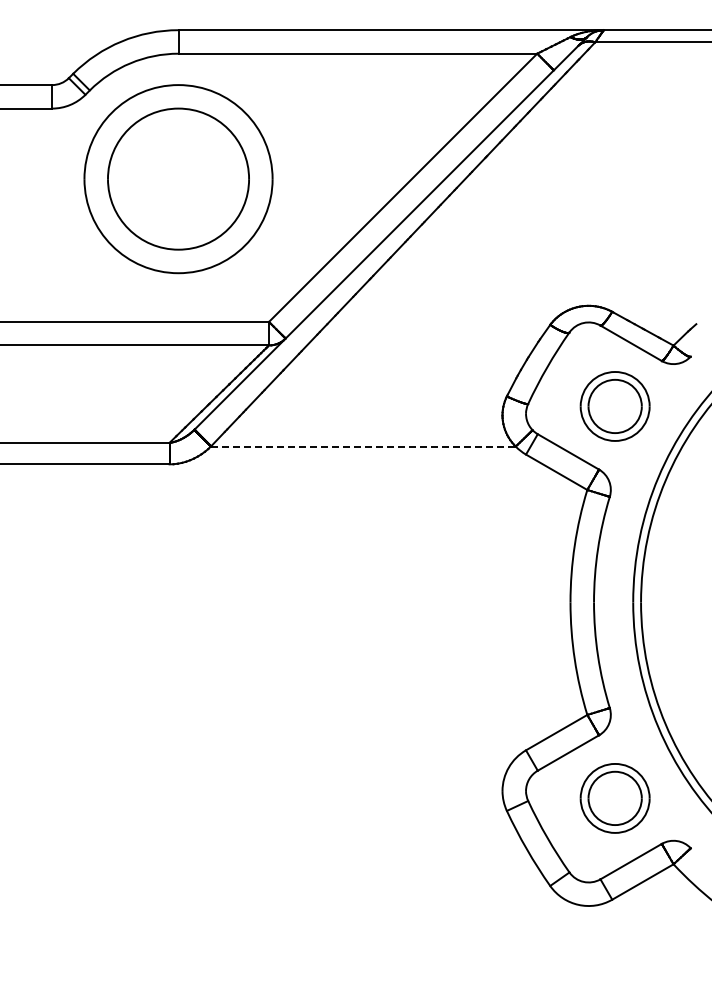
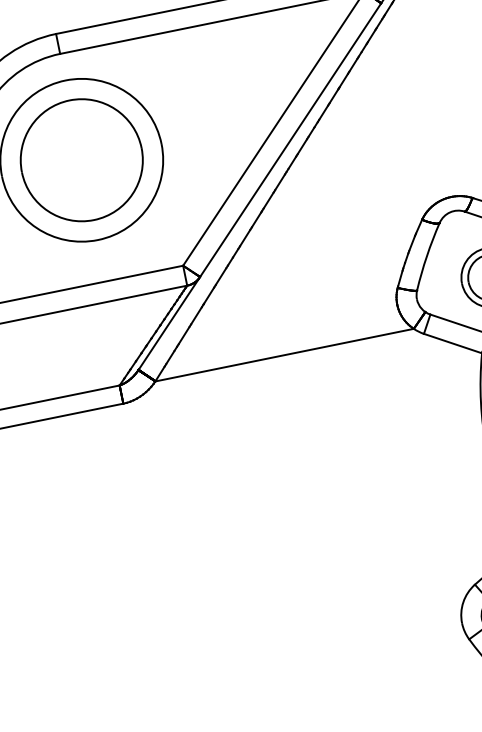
line: (363, 446) -> (284, 355), dashed -> solid

